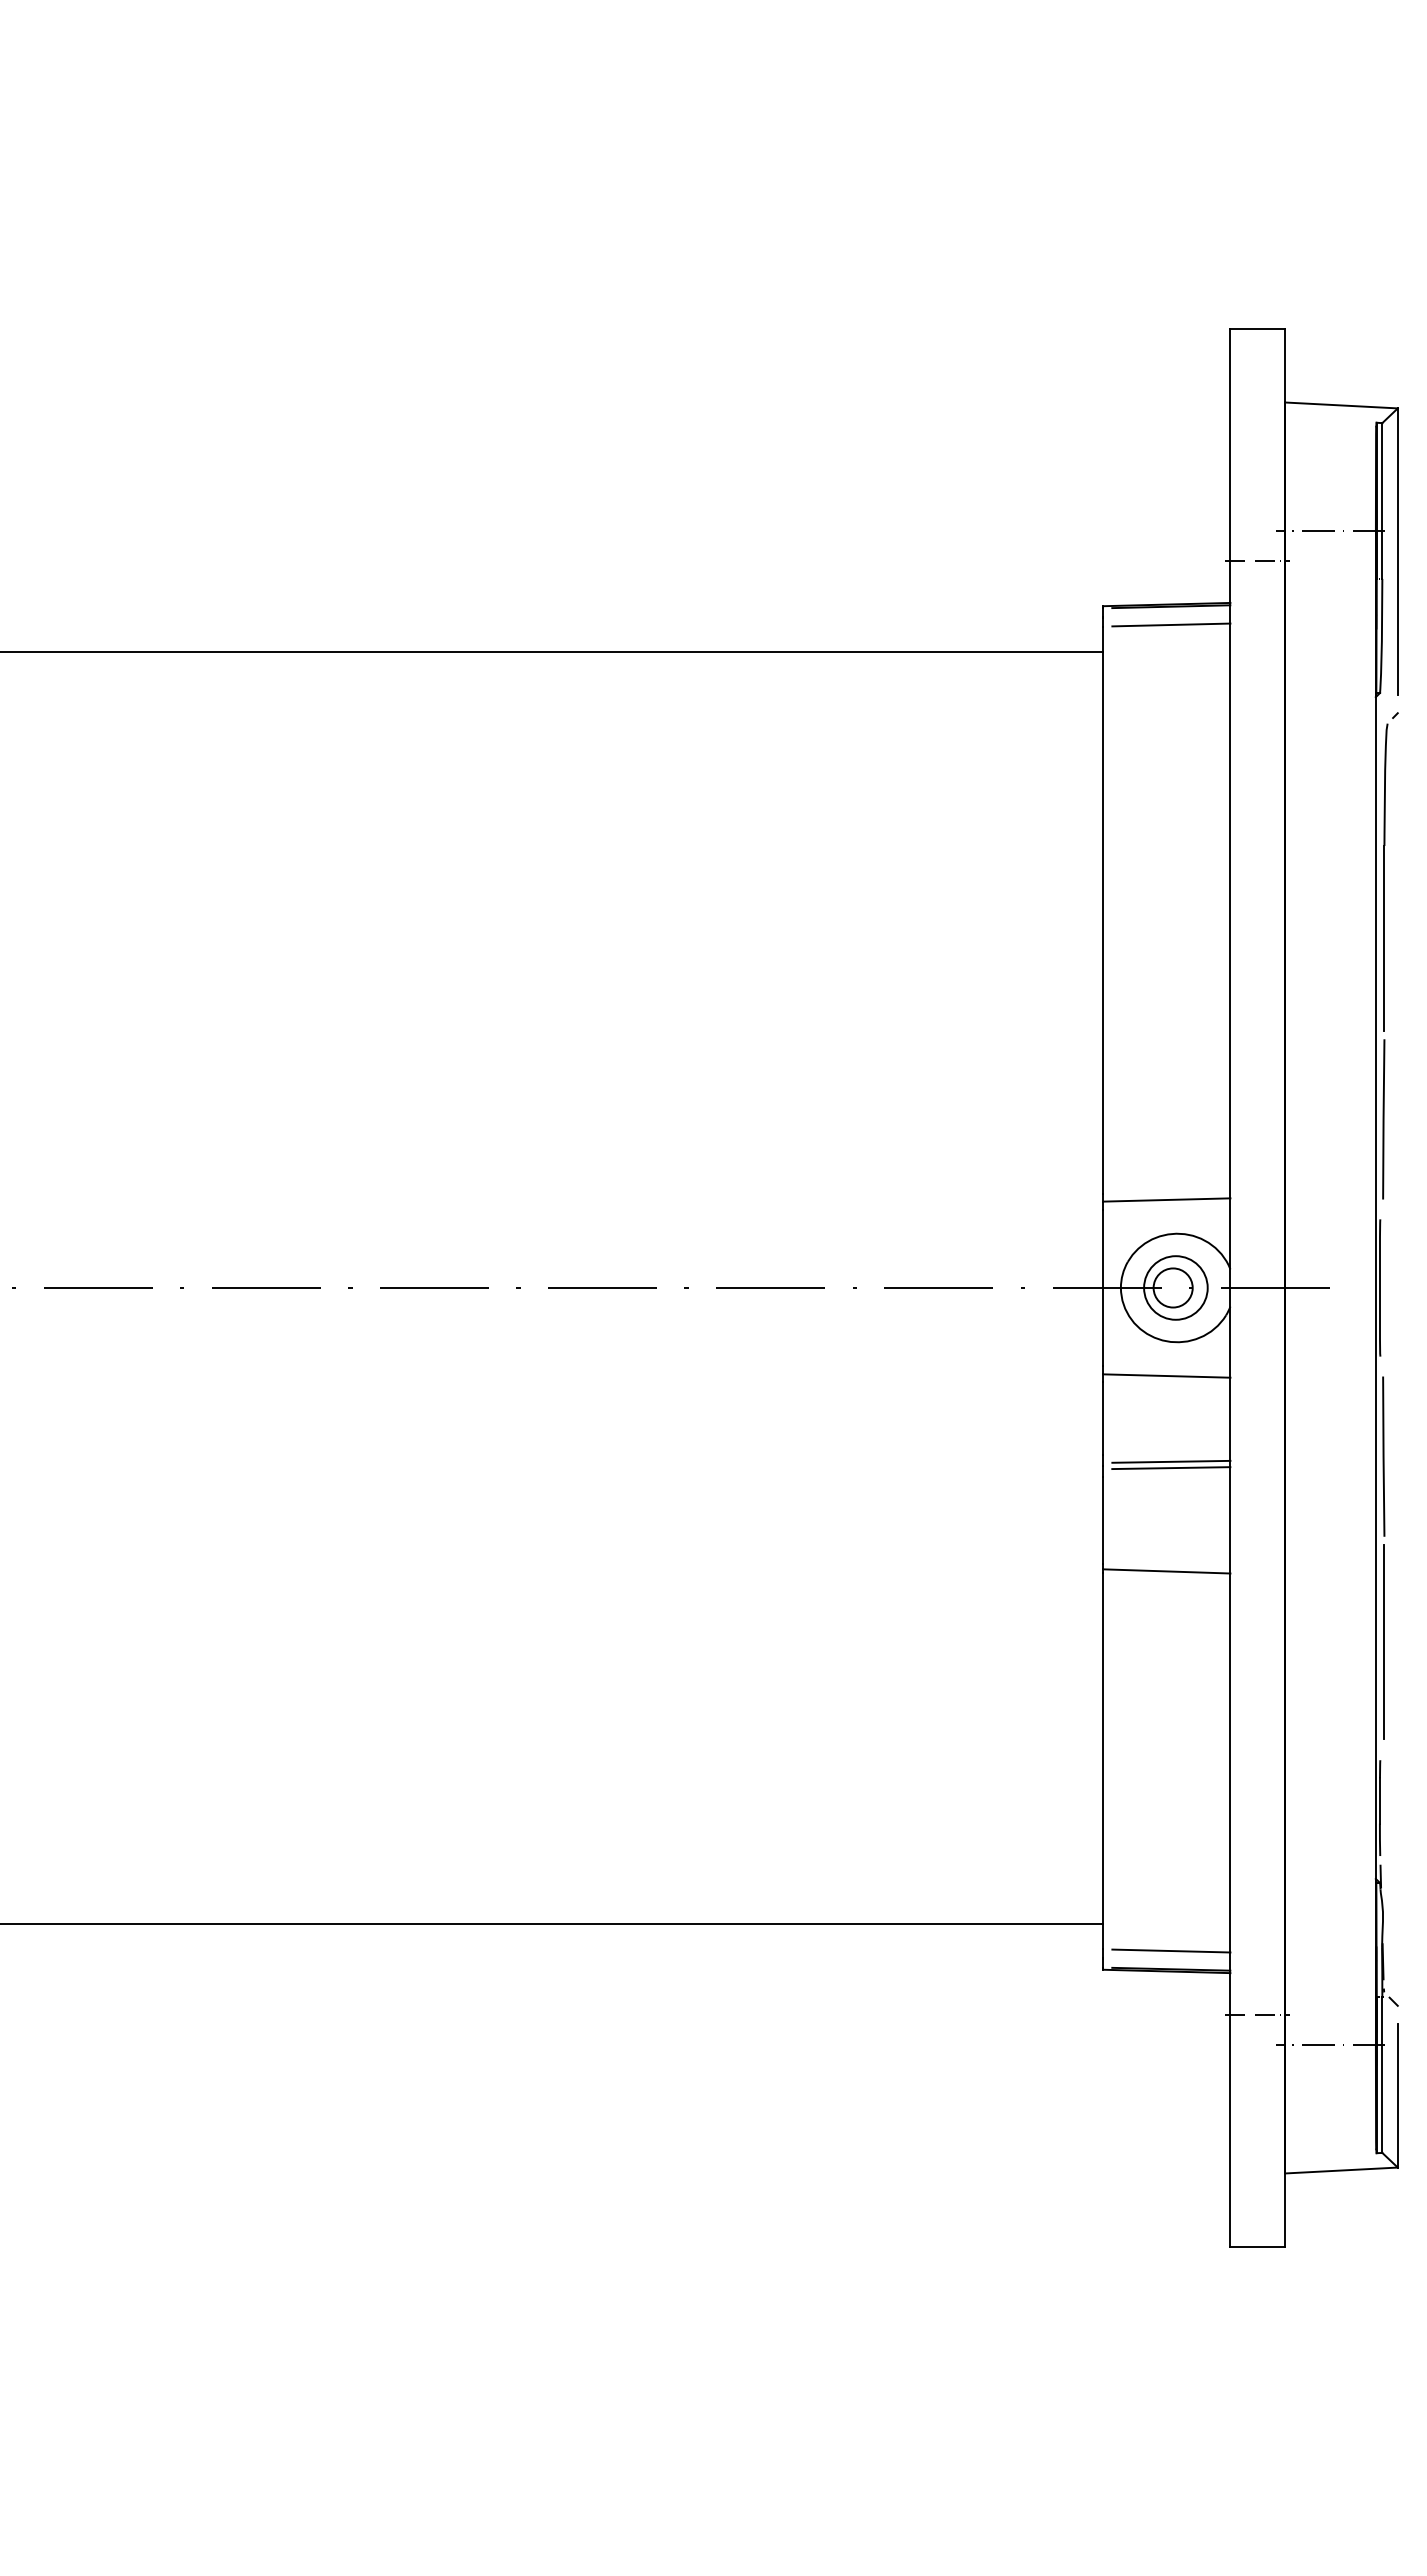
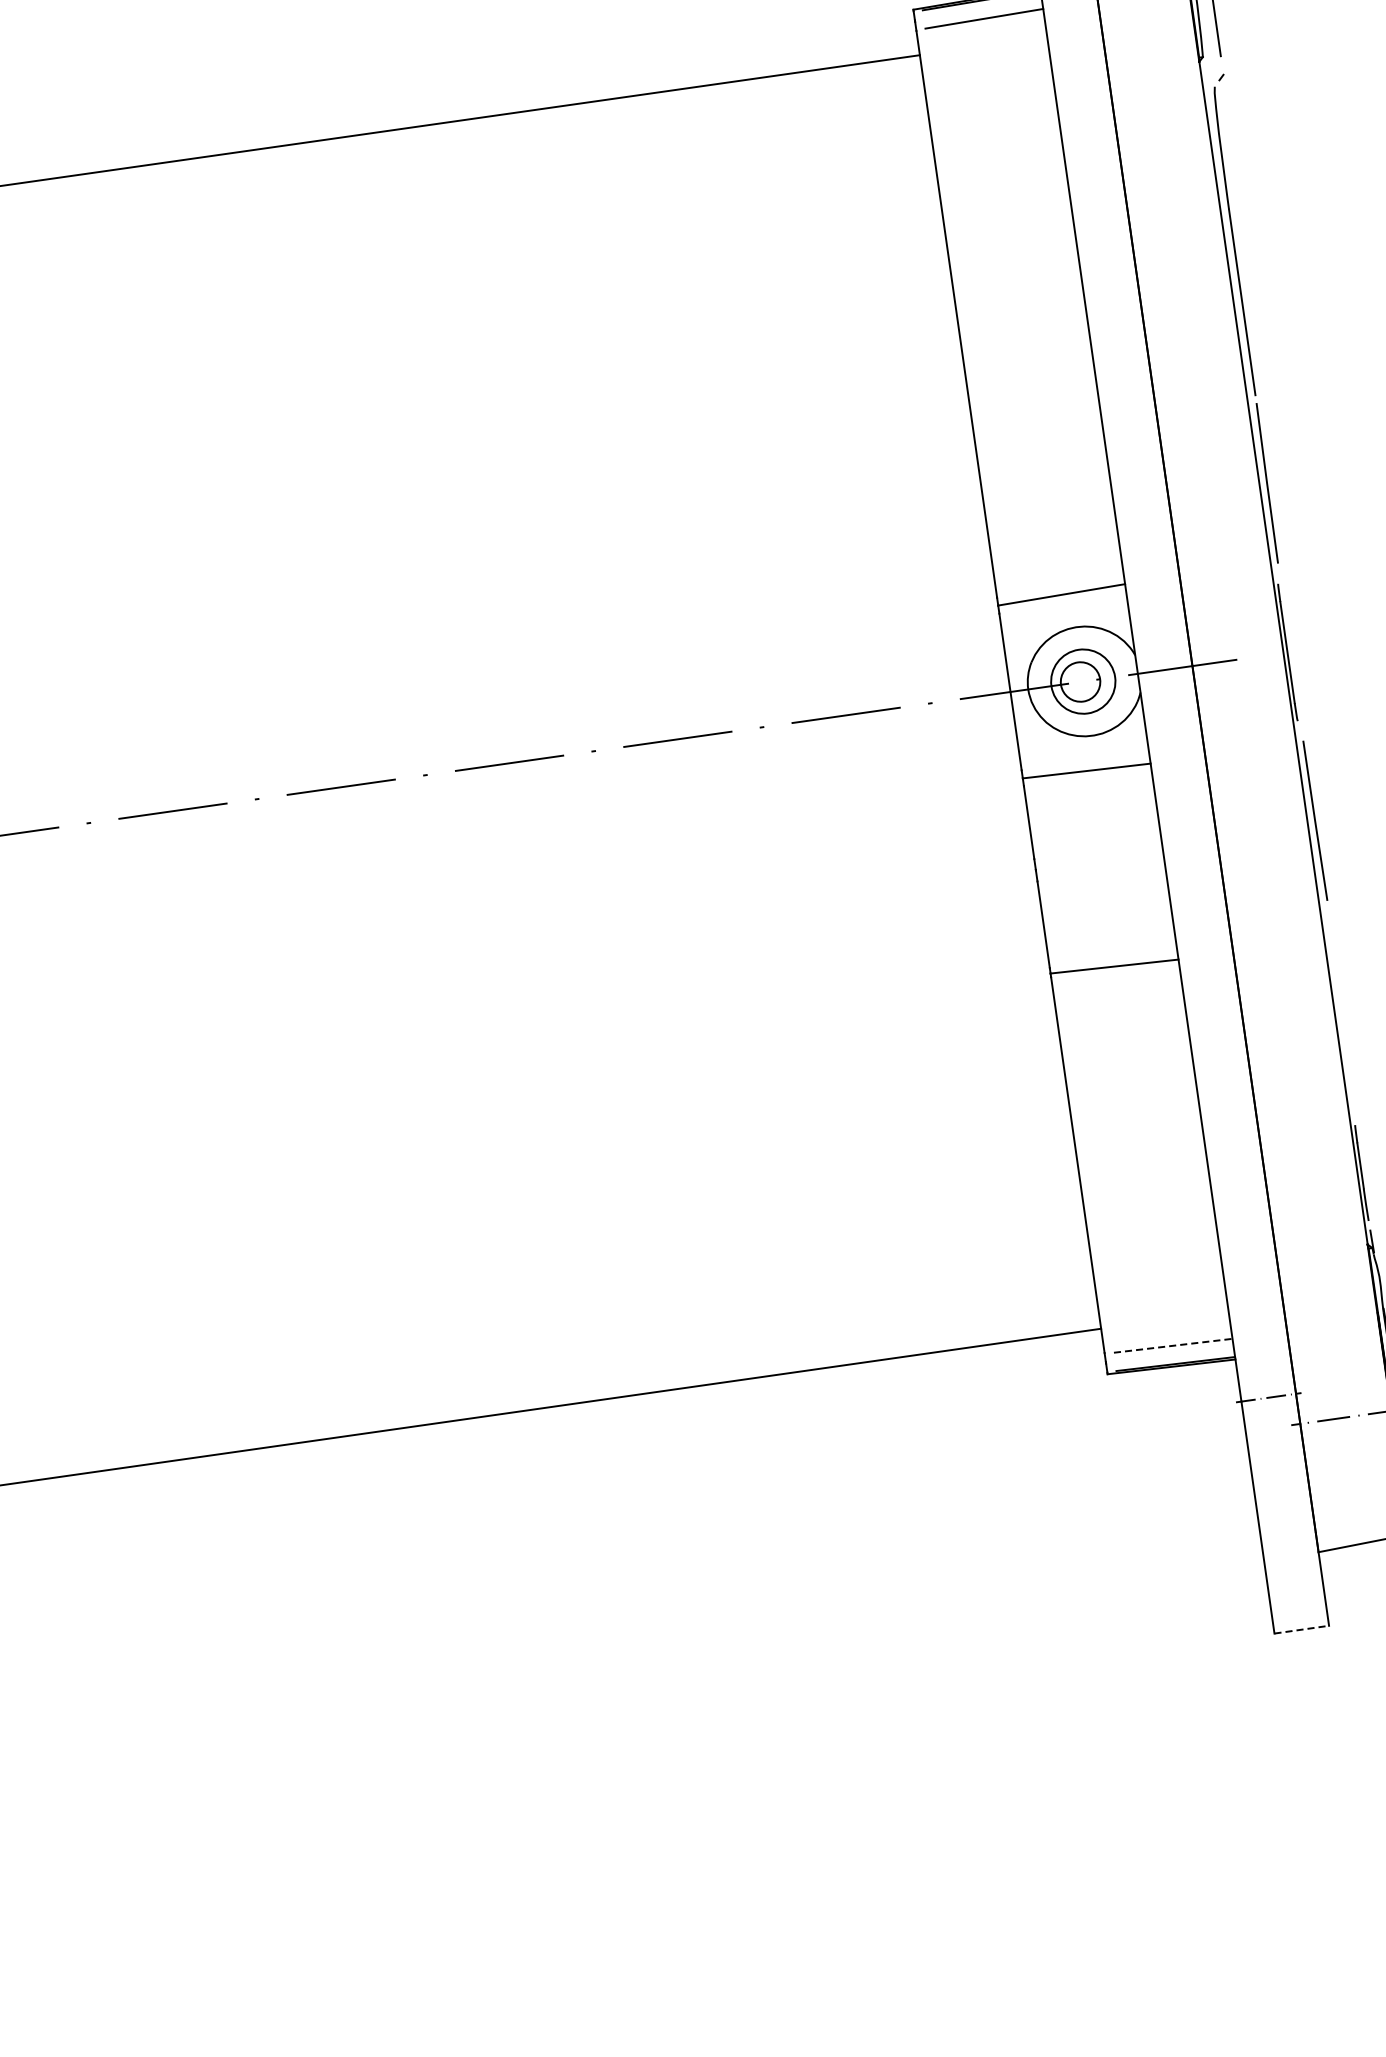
line: (1171, 1461) -> (1103, 855), removed
line: (1171, 1468) -> (1104, 862), removed
line: (1384, 1641) -> (1342, 1005), removed
line: (1171, 1951) -> (1173, 1346), solid -> dashed
line: (1258, 2247) -> (1302, 1630), solid -> dashed

